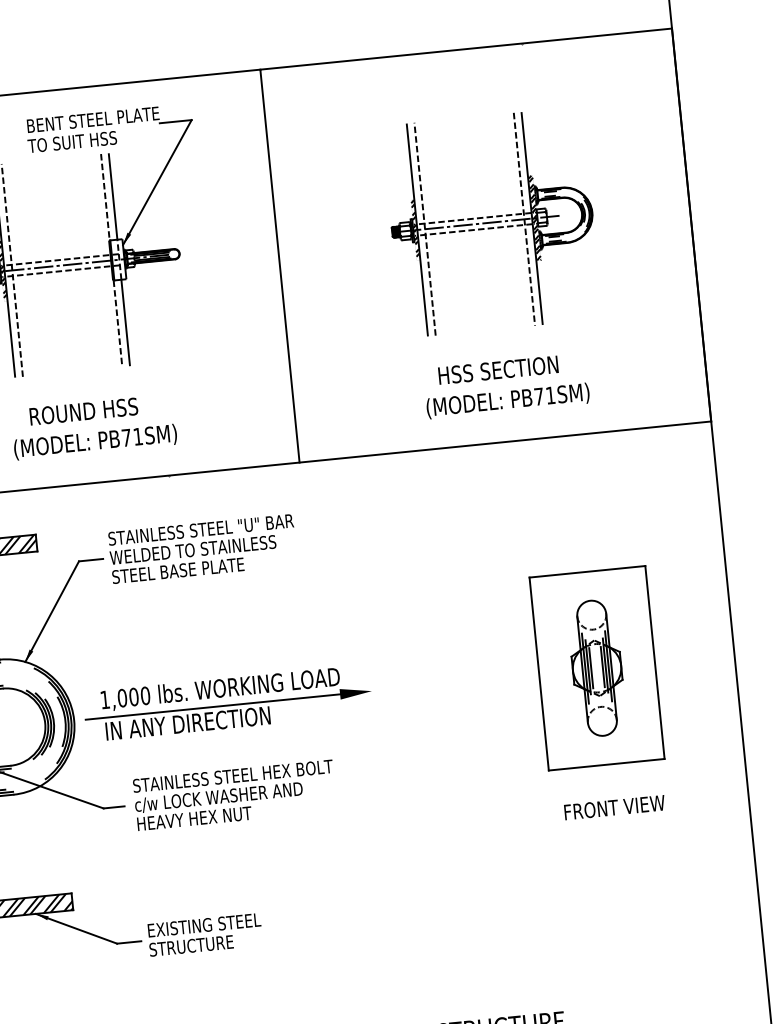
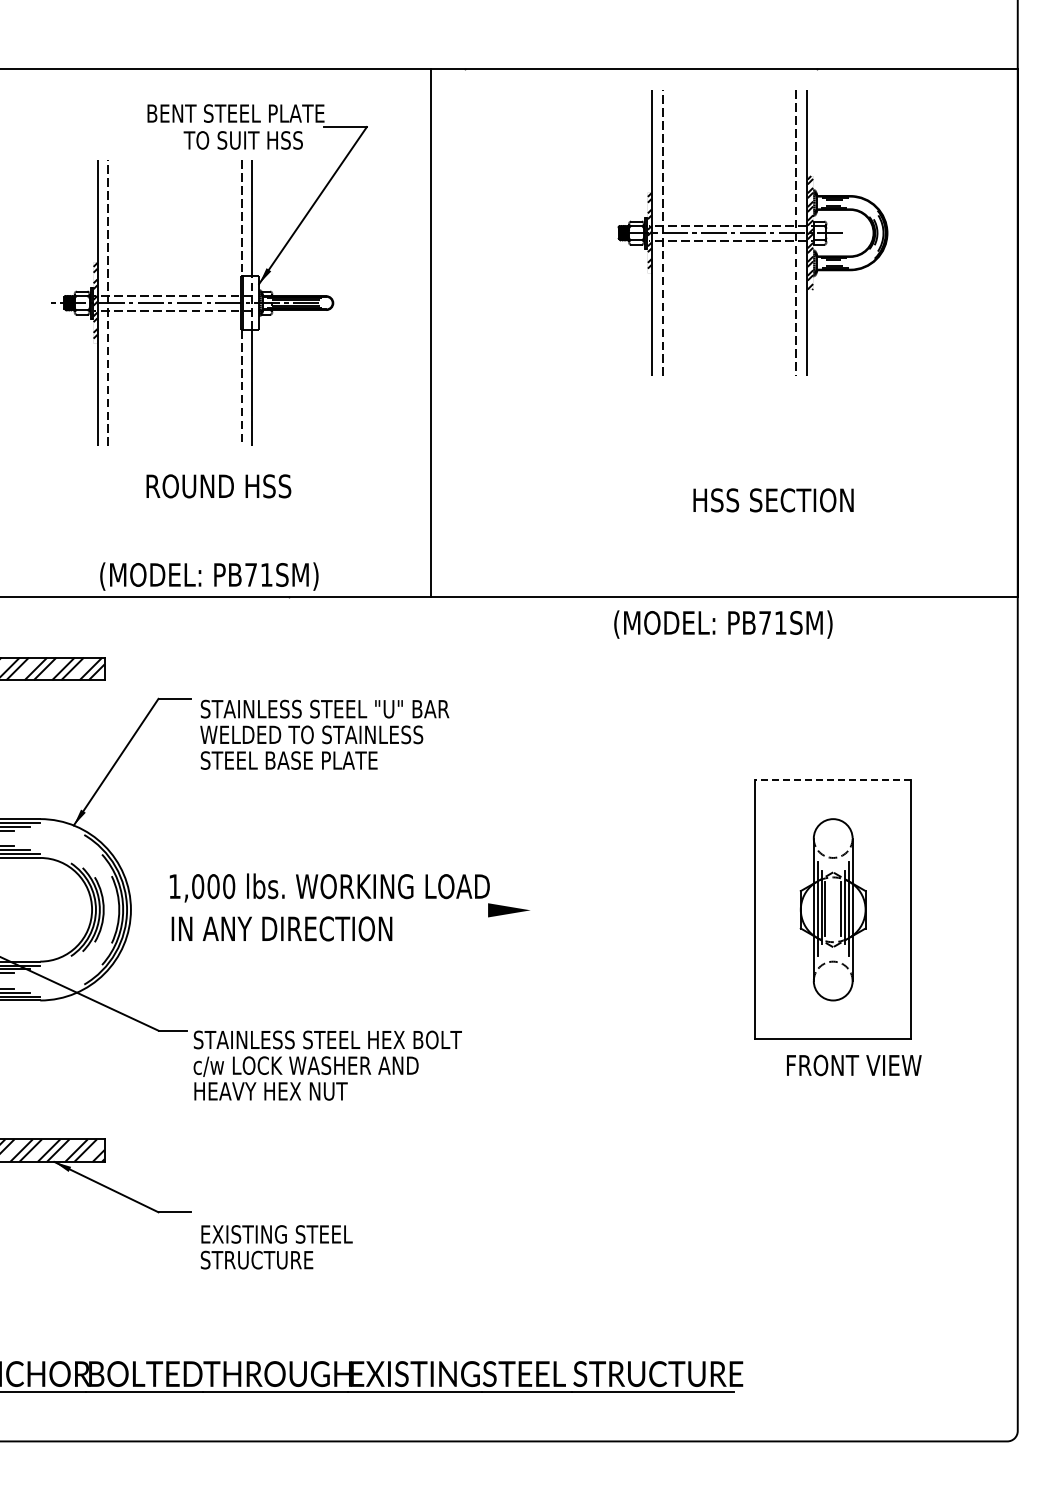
text: (71, 142) -> (242, 140), moved
part: (491, 222) -> (752, 232), moved
line: (279, 265) -> (430, 332), moved
text: (498, 370) -> (773, 500), moved
text: (508, 400) -> (723, 624), moved
text: (83, 411) -> (218, 486), moved
text: (95, 442) -> (209, 576), moved
text: (202, 548) -> (324, 734), moved
line: (587, 571) -> (833, 780), solid -> dashed
line: (213, 707) -> (317, 910), removed
text: (234, 795) -> (327, 1065), moved
text: (614, 807) -> (854, 1065), moved
text: (205, 935) -> (276, 1247), moved

